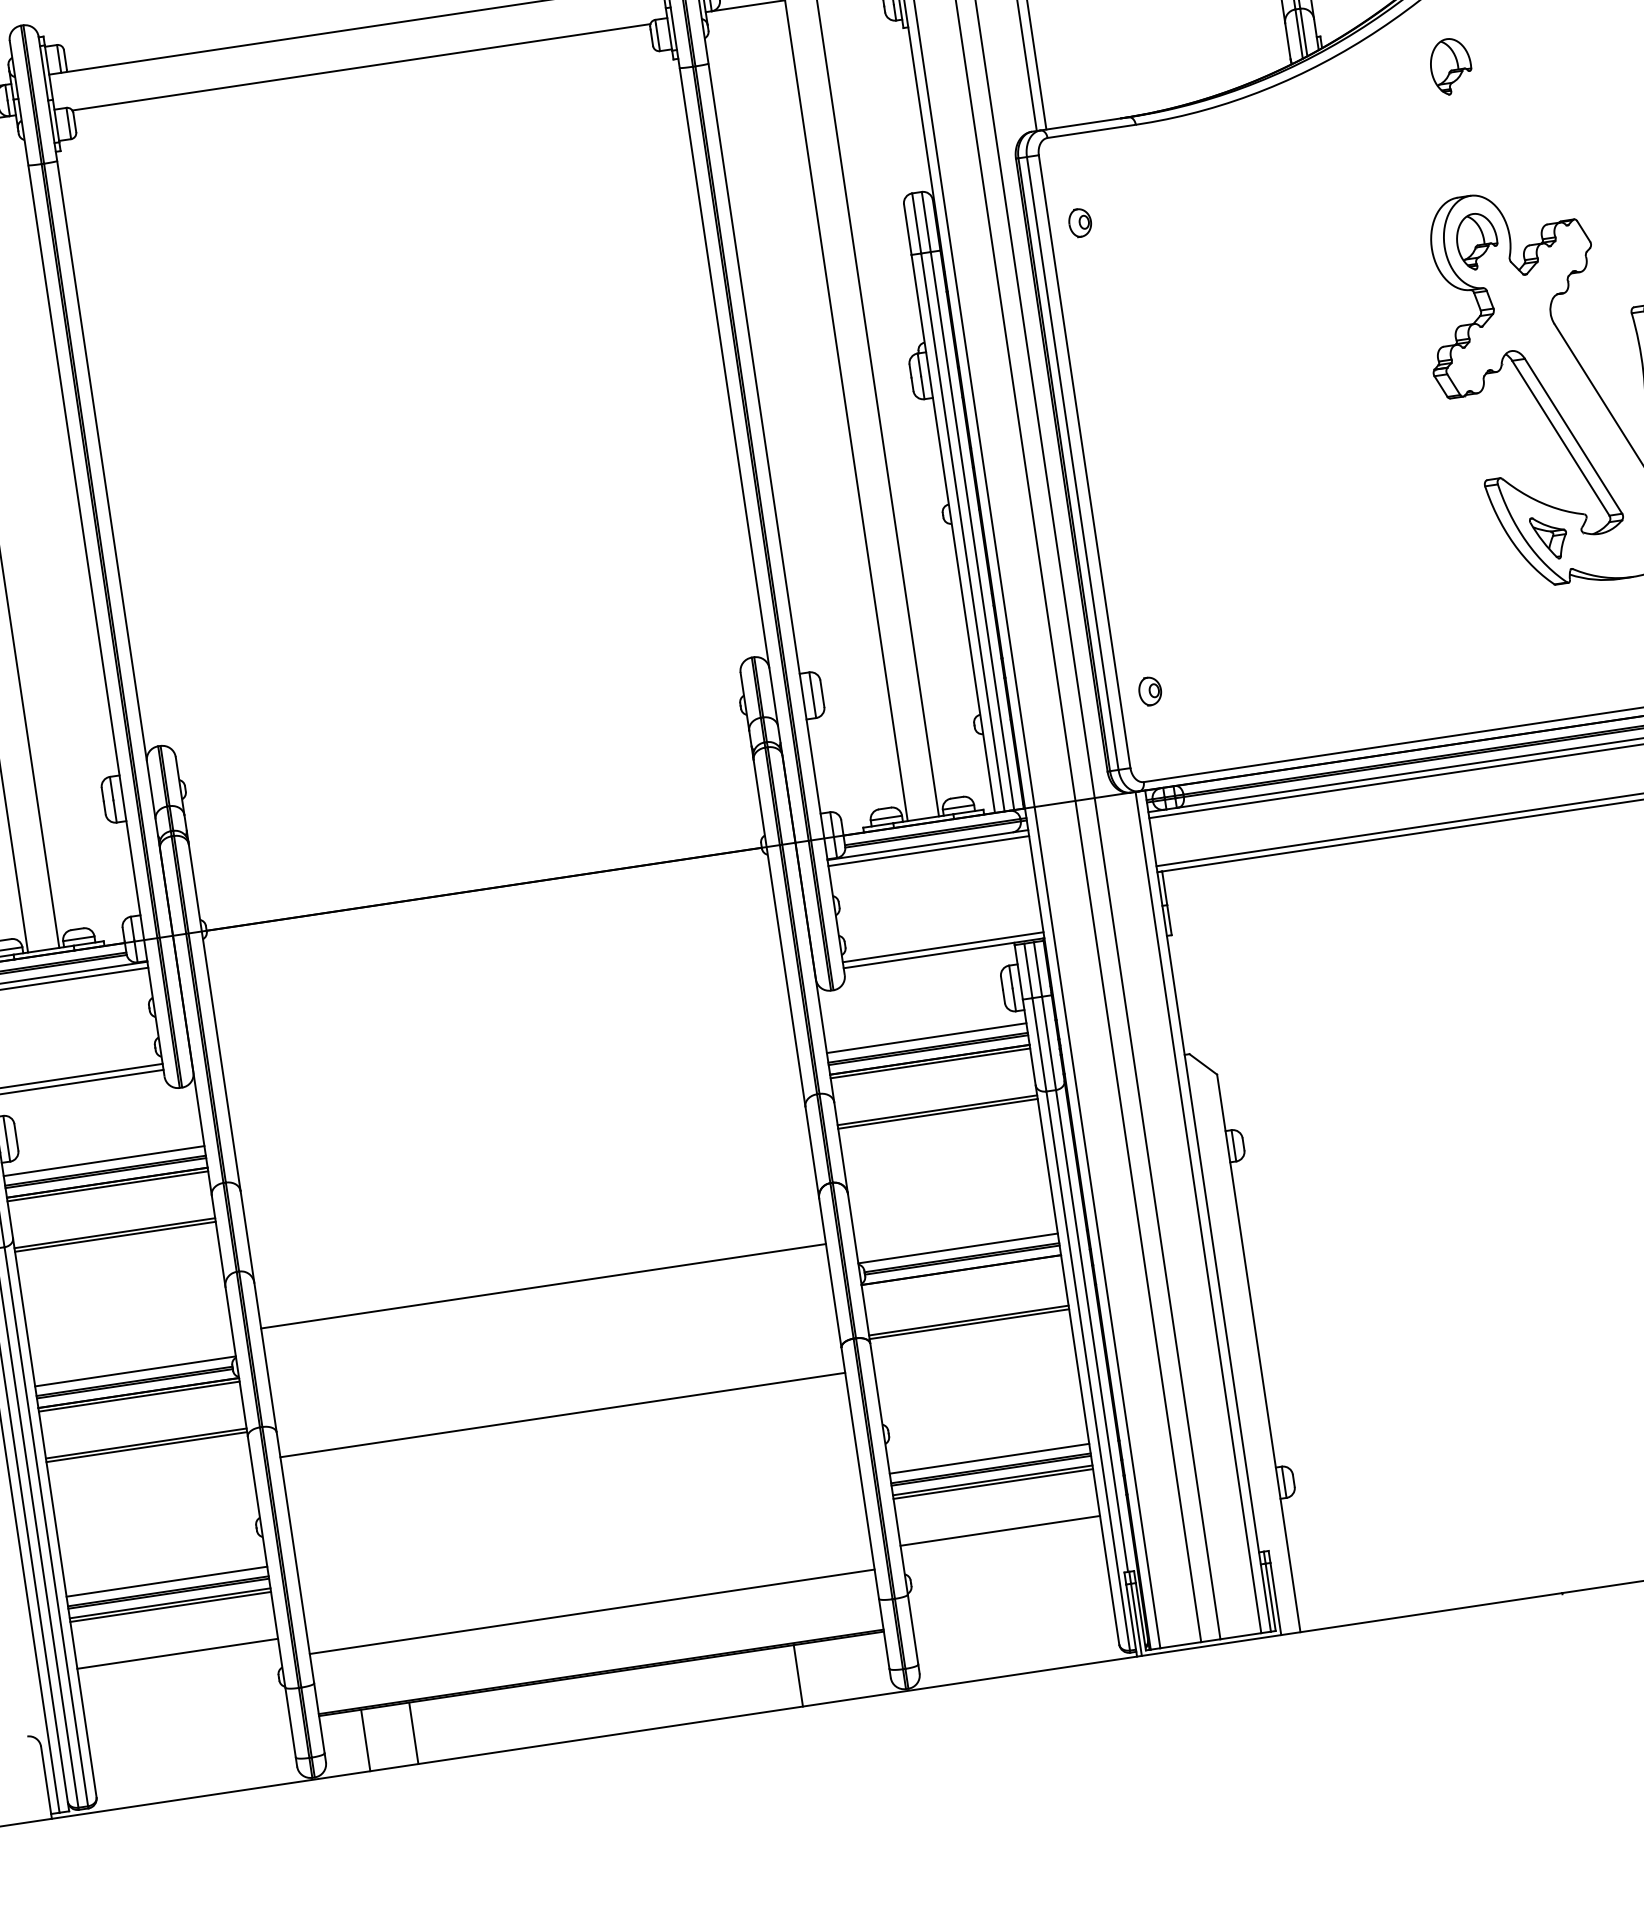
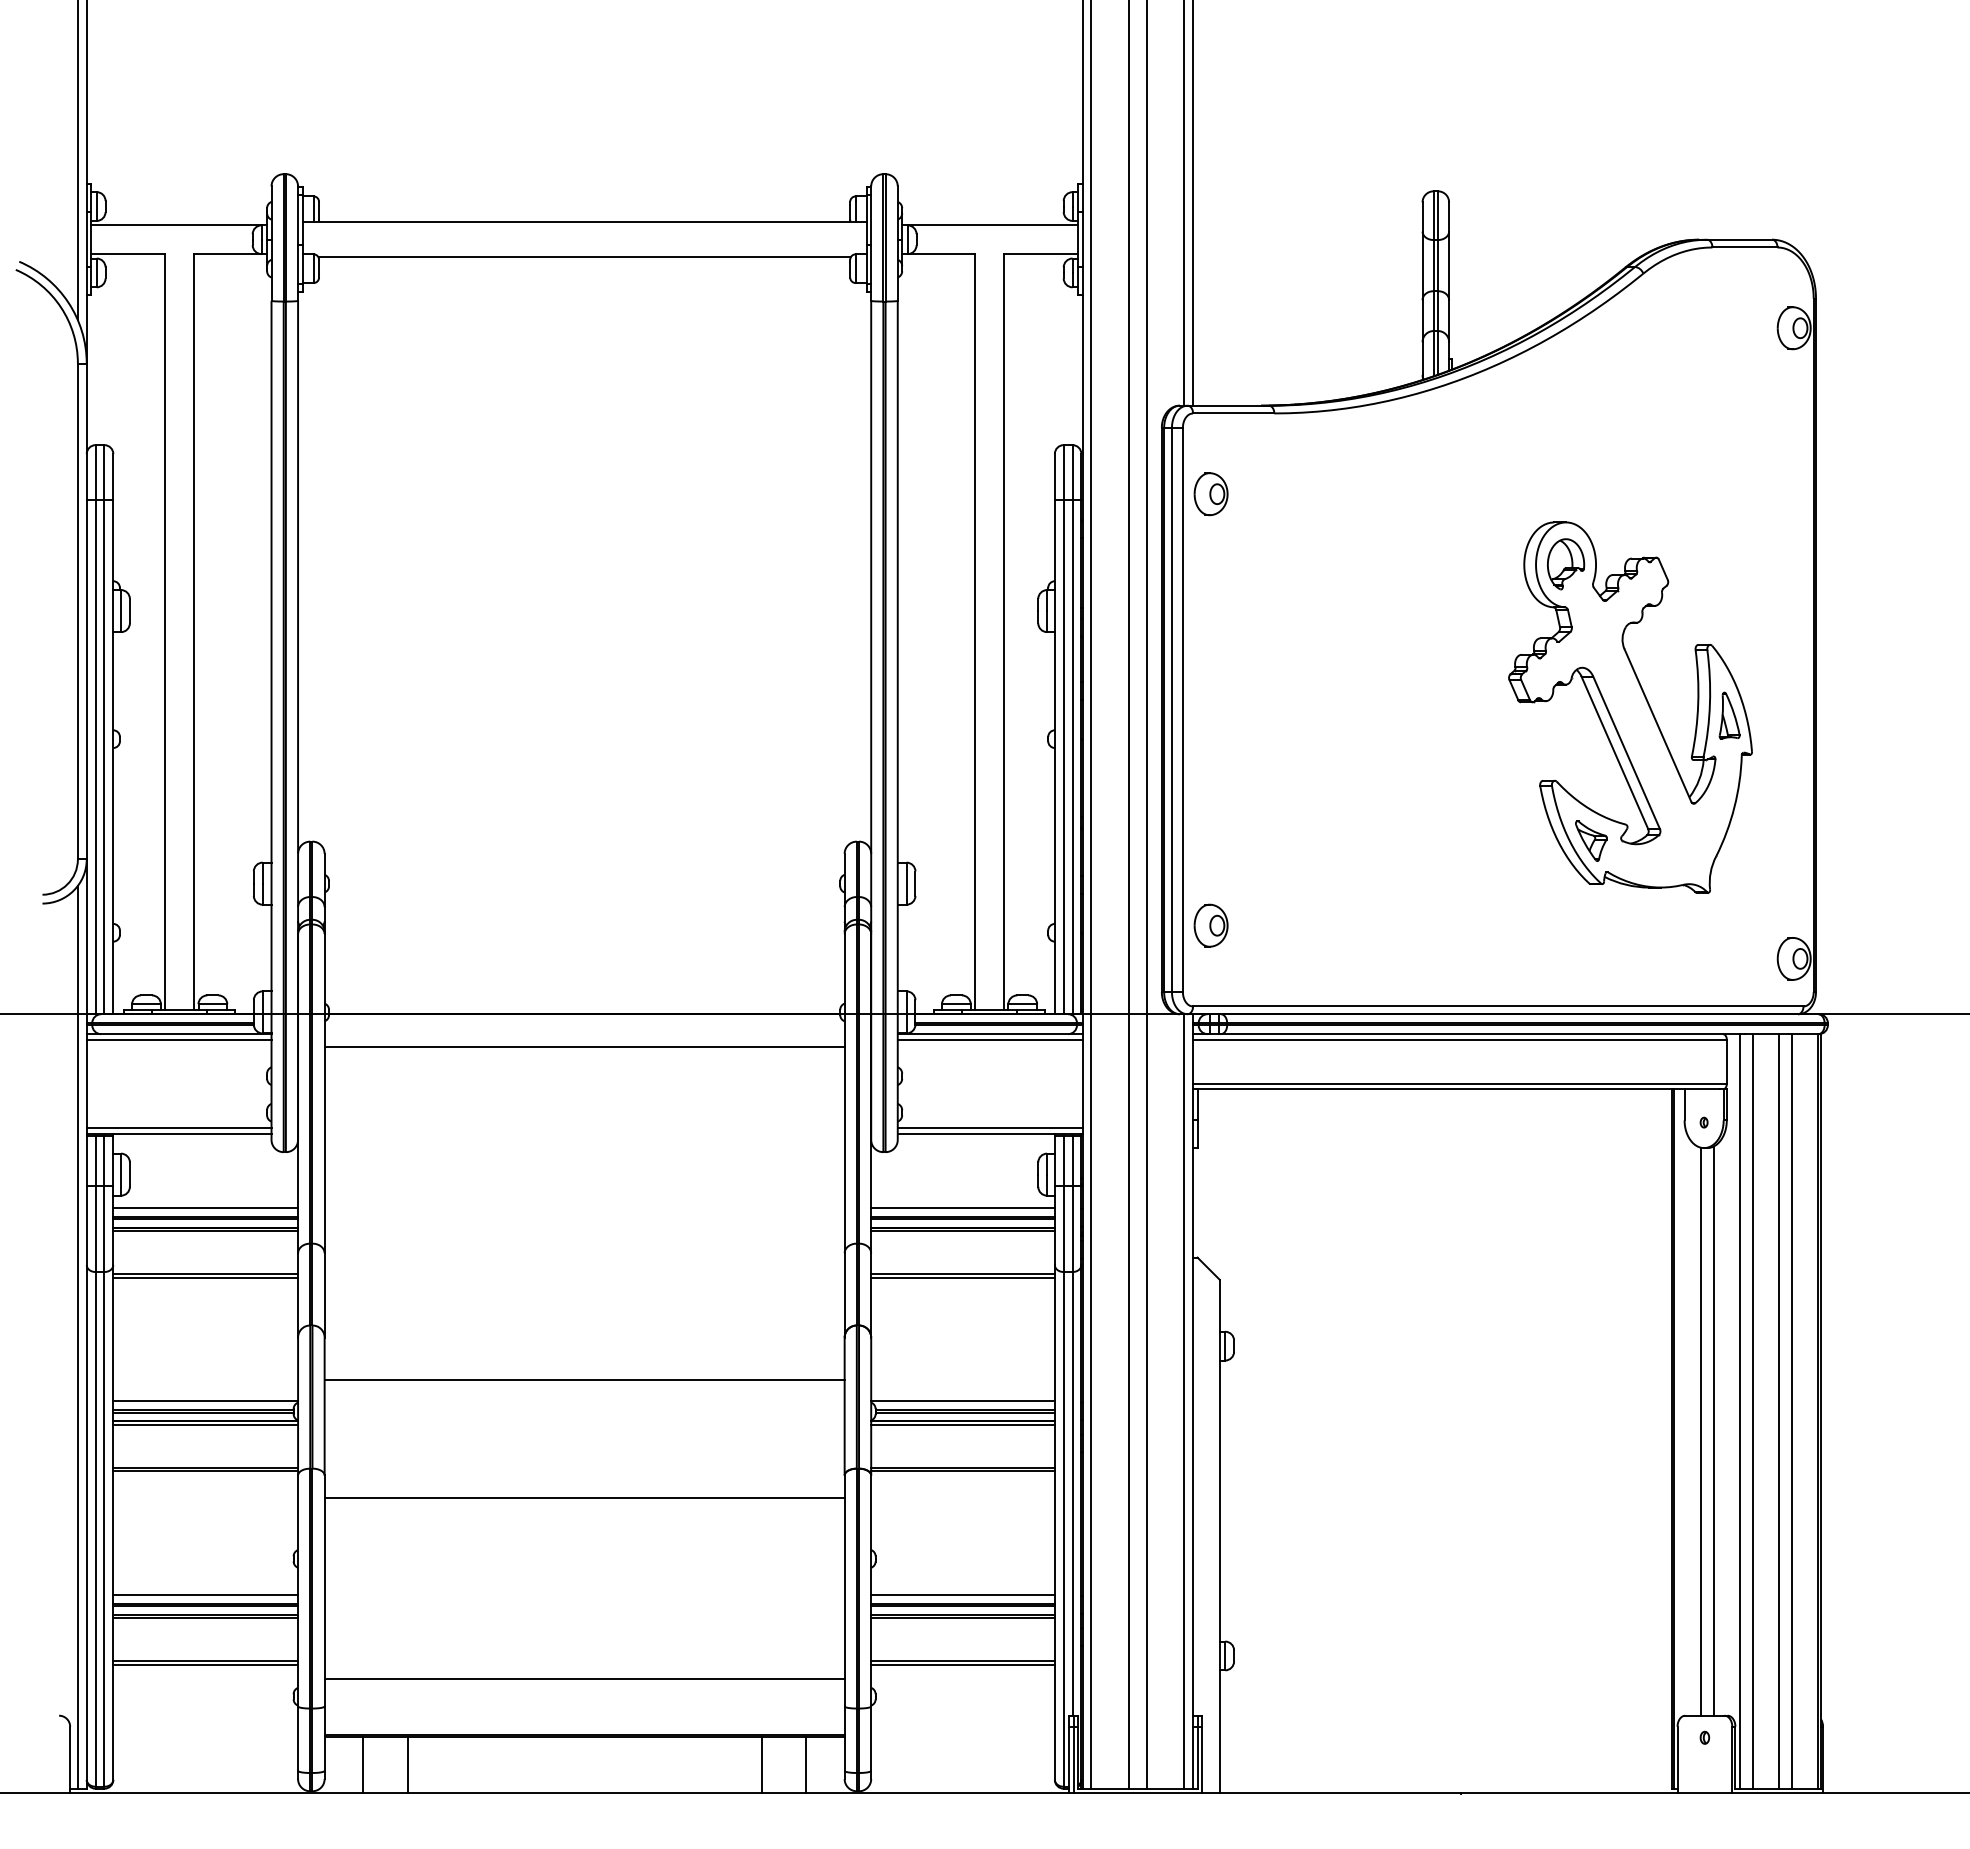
part: (1451, 66) -> (1566, 403), removed
part: (1079, 223) -> (1210, 494), size x1.67
part: (1149, 691) -> (1210, 925), size x1.67
line: (489, 924) -> (584, 1046), added
line: (961, 1273) -> (962, 1424), added
line: (1000, 1534) -> (962, 1664), added
line: (178, 1657) -> (205, 1664), added
line: (845, 1668) -> (805, 1764), added

